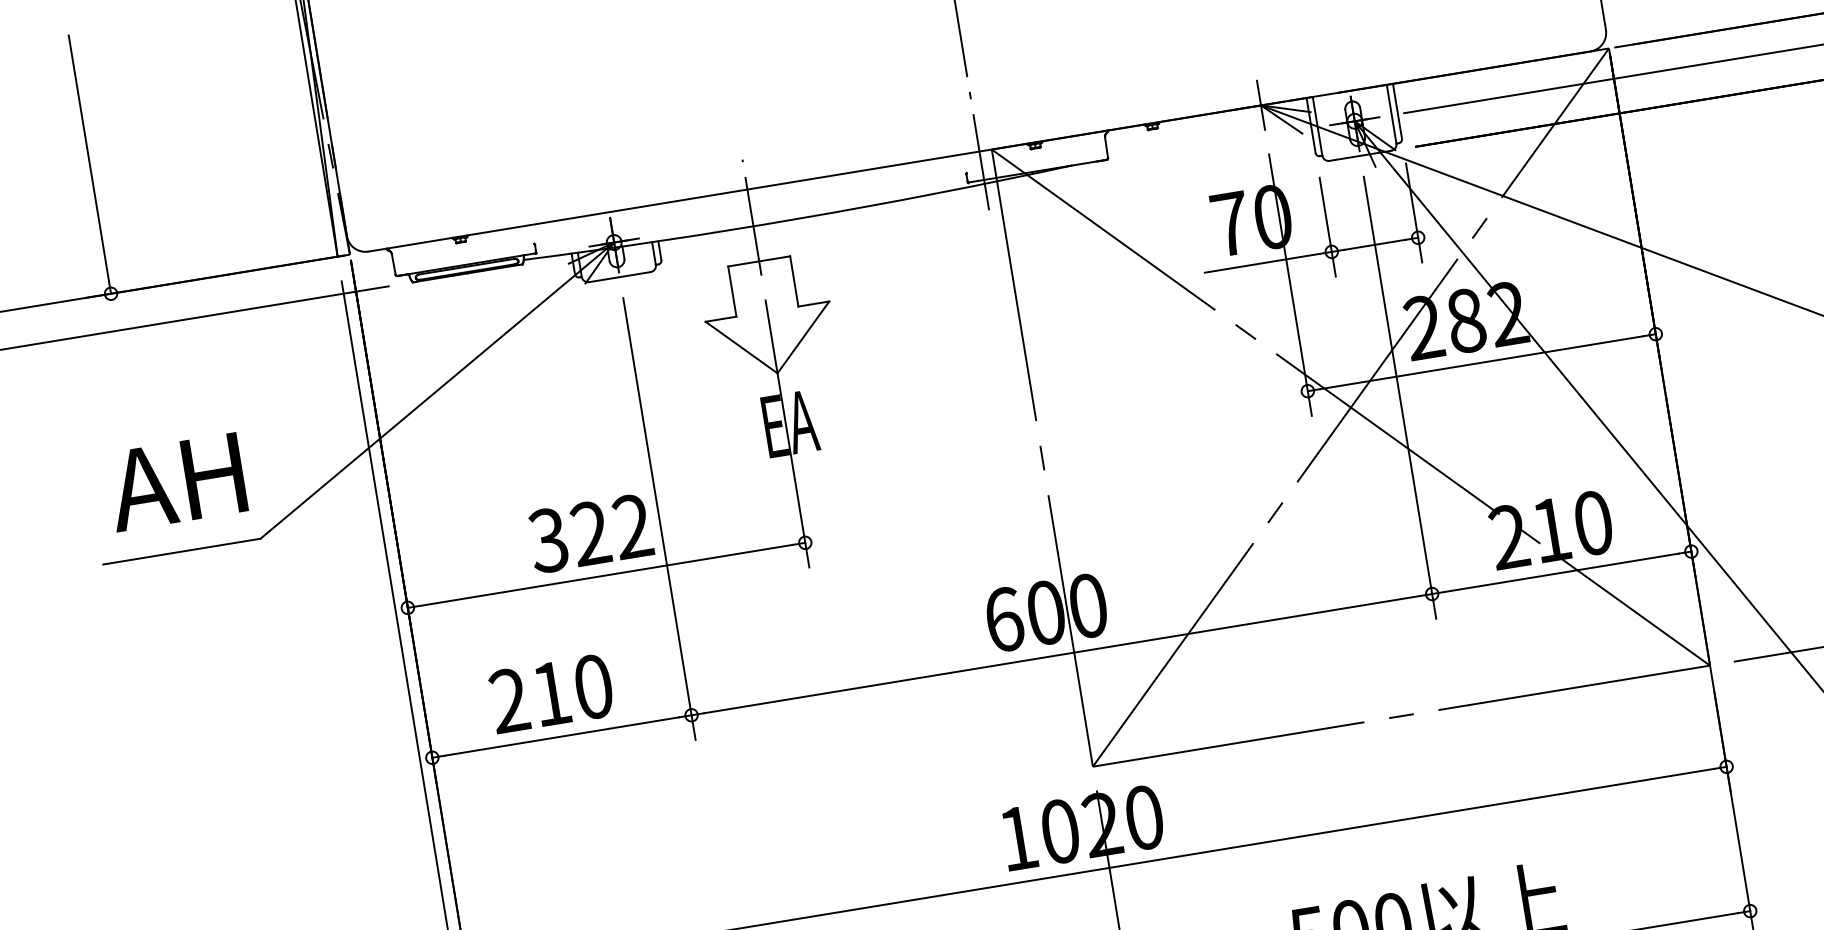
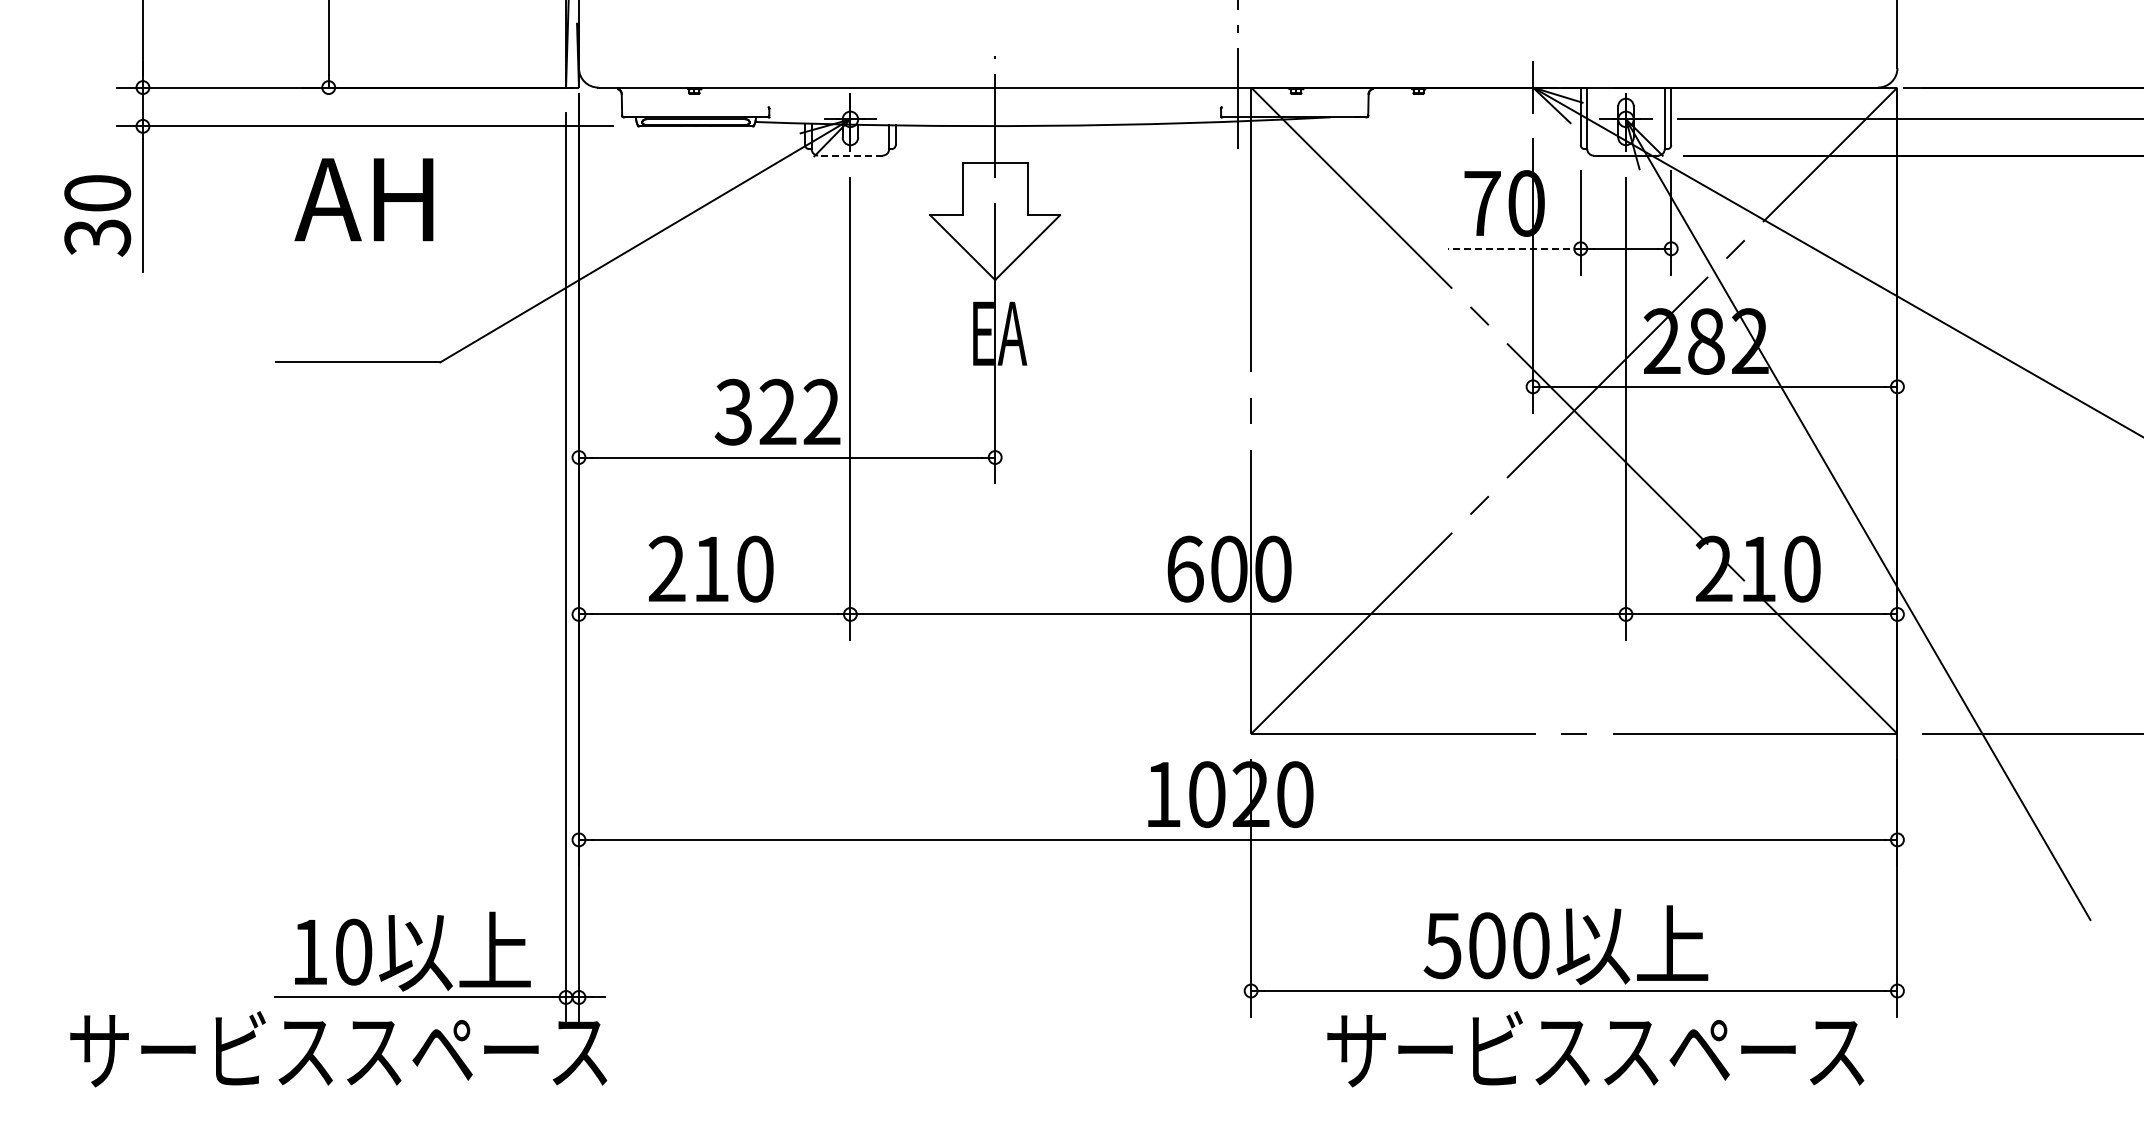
line: (1268, 262) -> (1514, 248), solid -> dashed
line: (618, 277) -> (849, 155), solid -> dashed
text: (175, 482) -> (363, 199), moved

